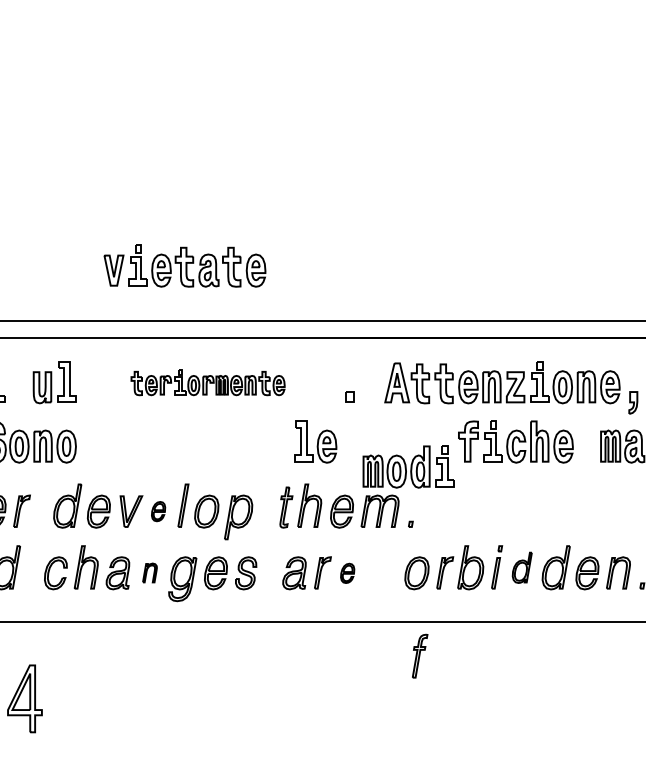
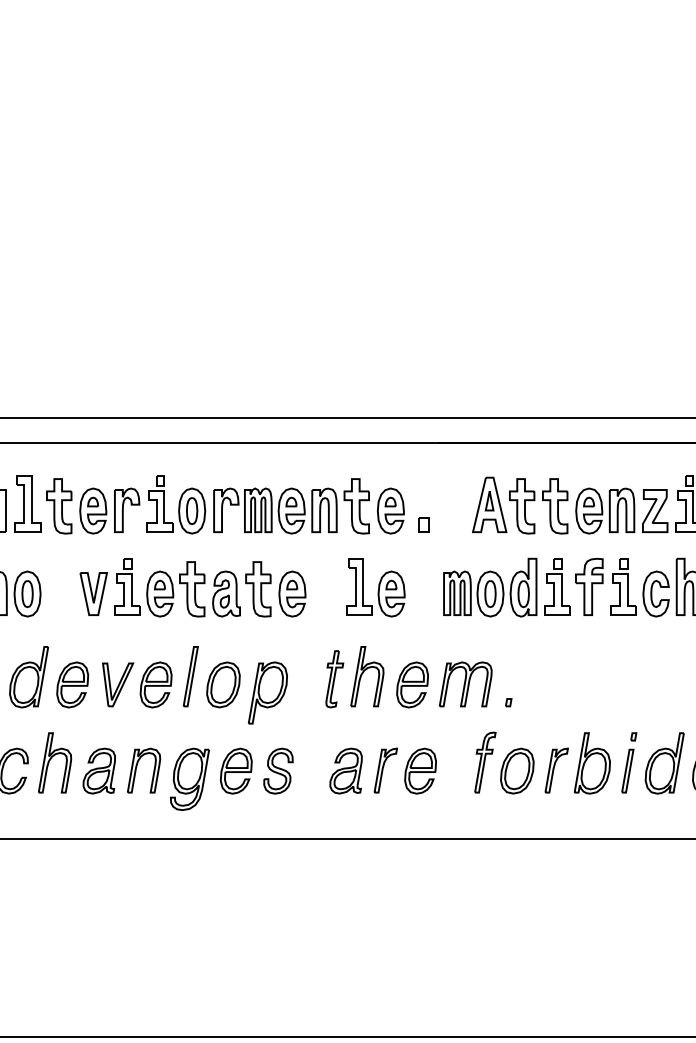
part: (184, 265) -> (192, 586), moved
part: (207, 382) -> (224, 504), size x1.67
part: (408, 466) -> (506, 586), moved
part: (158, 511) -> (155, 684), size x1.67
part: (521, 567) -> (663, 763), size x1.43
part: (149, 572) -> (143, 770), size x1.67
part: (347, 573) -> (420, 771), size x1.67
part: (420, 655) -> (485, 761), moved

